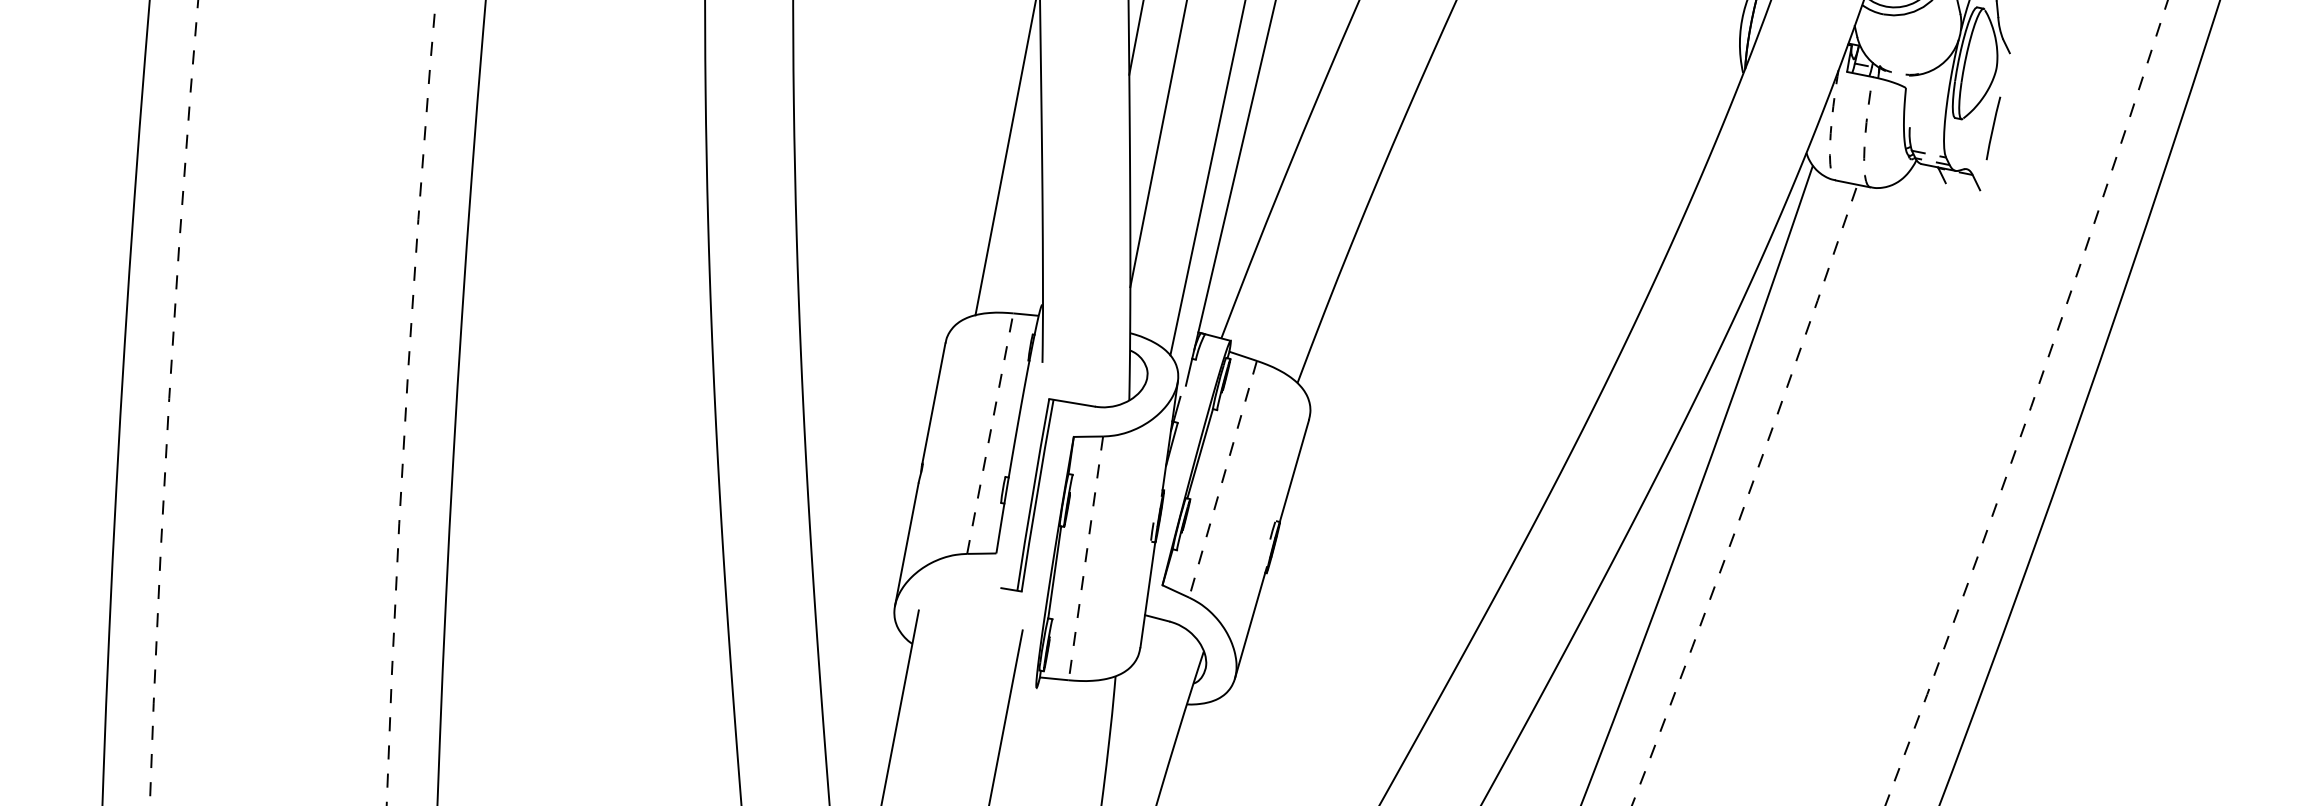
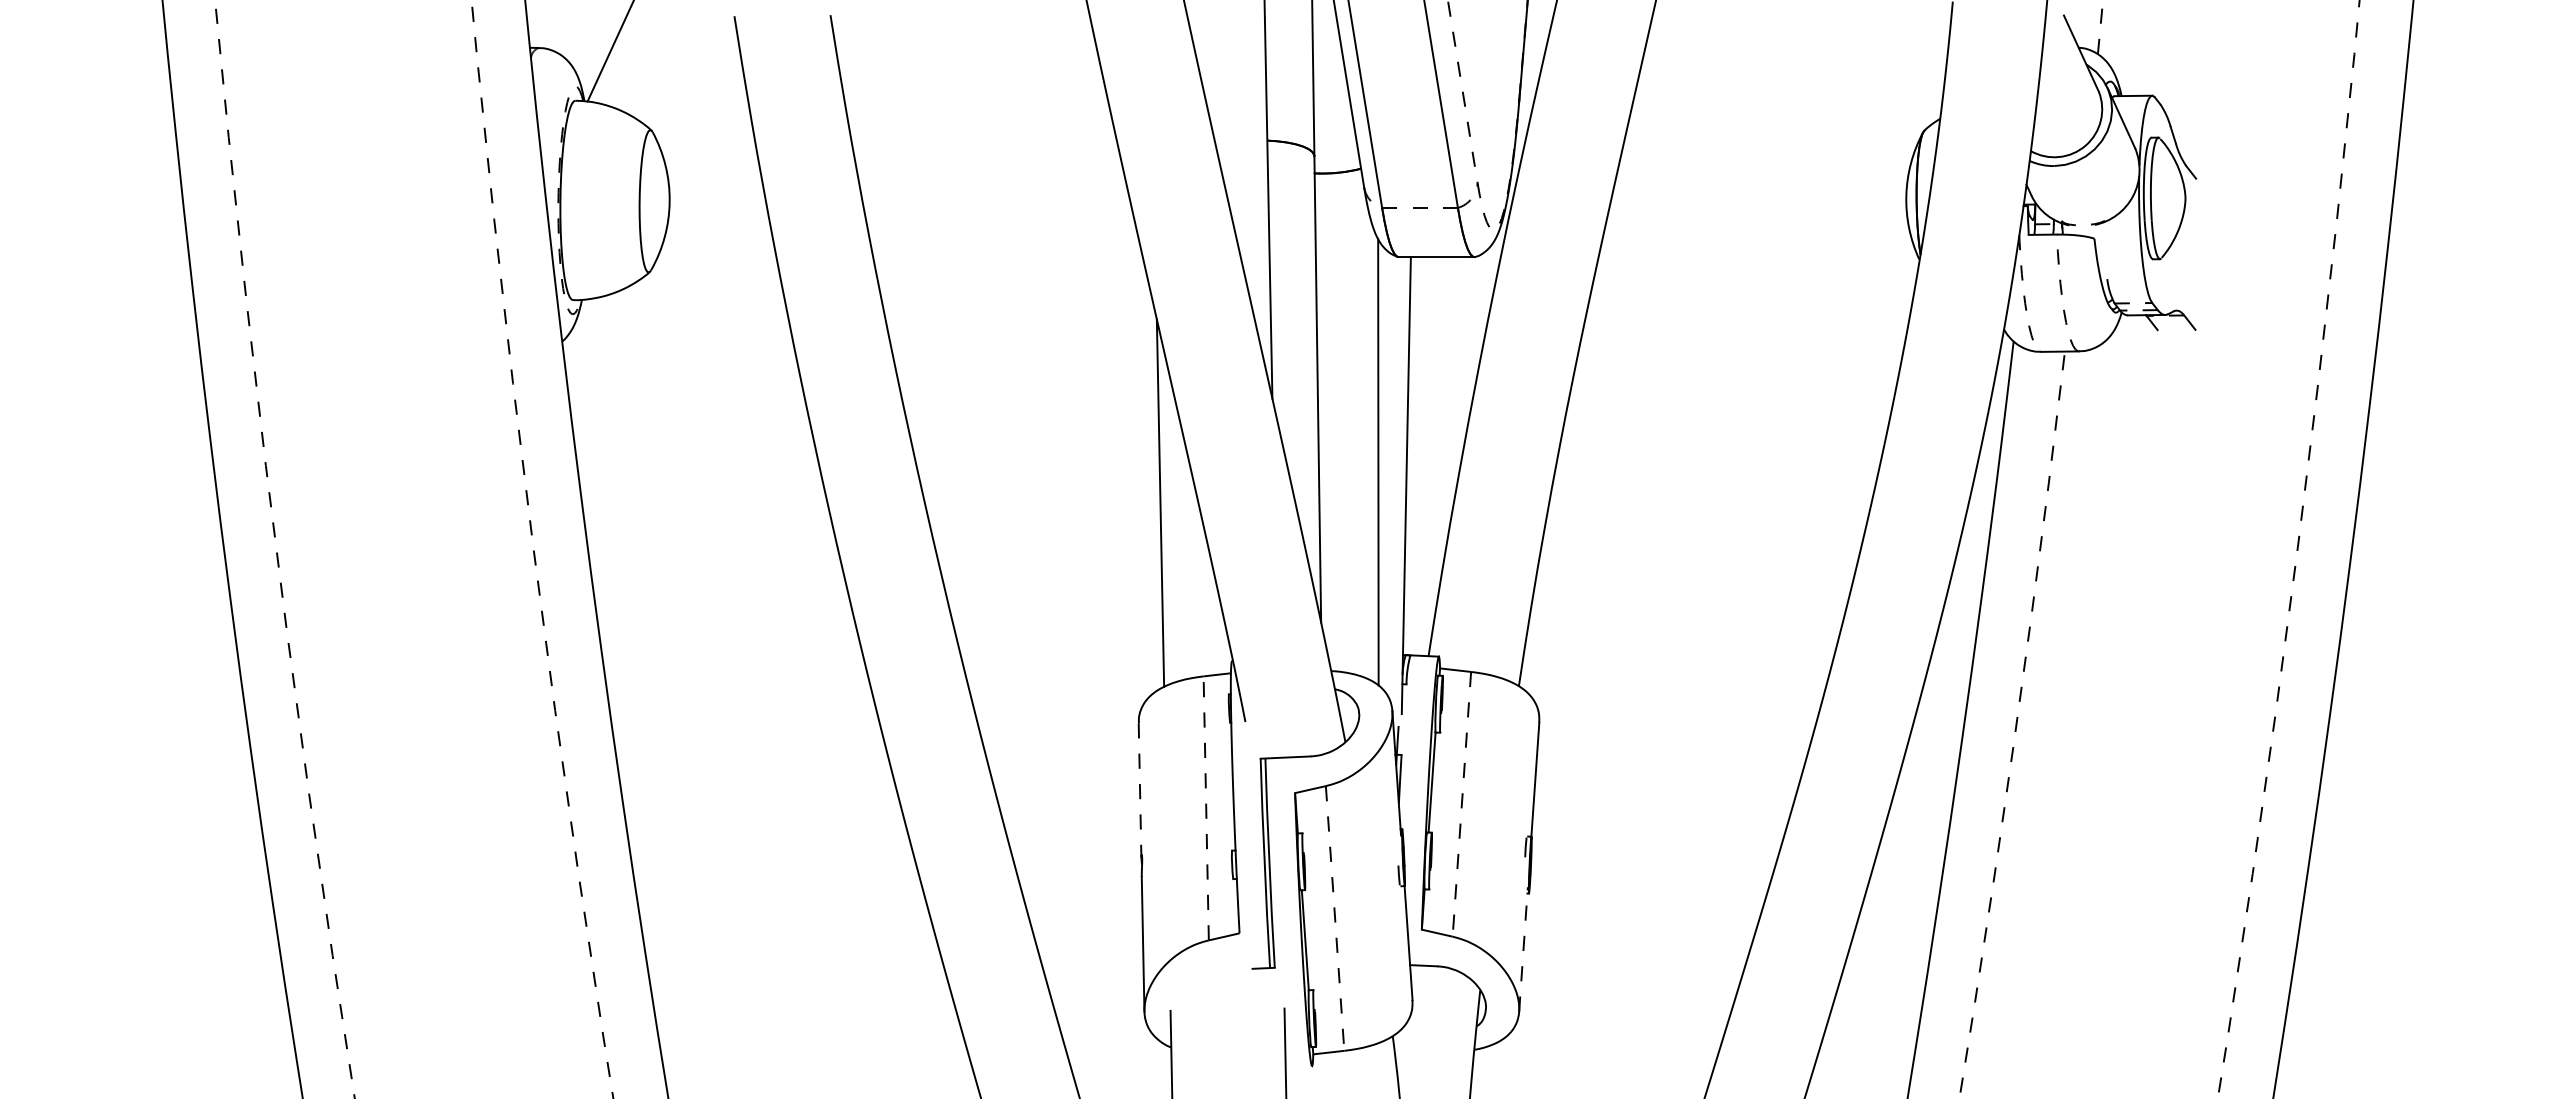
line: (1993, 128) -> (2195, 261), removed
line: (934, 404) -> (1140, 790), solid -> dashed
line: (1251, 621) -> (1523, 948), solid -> dashed

